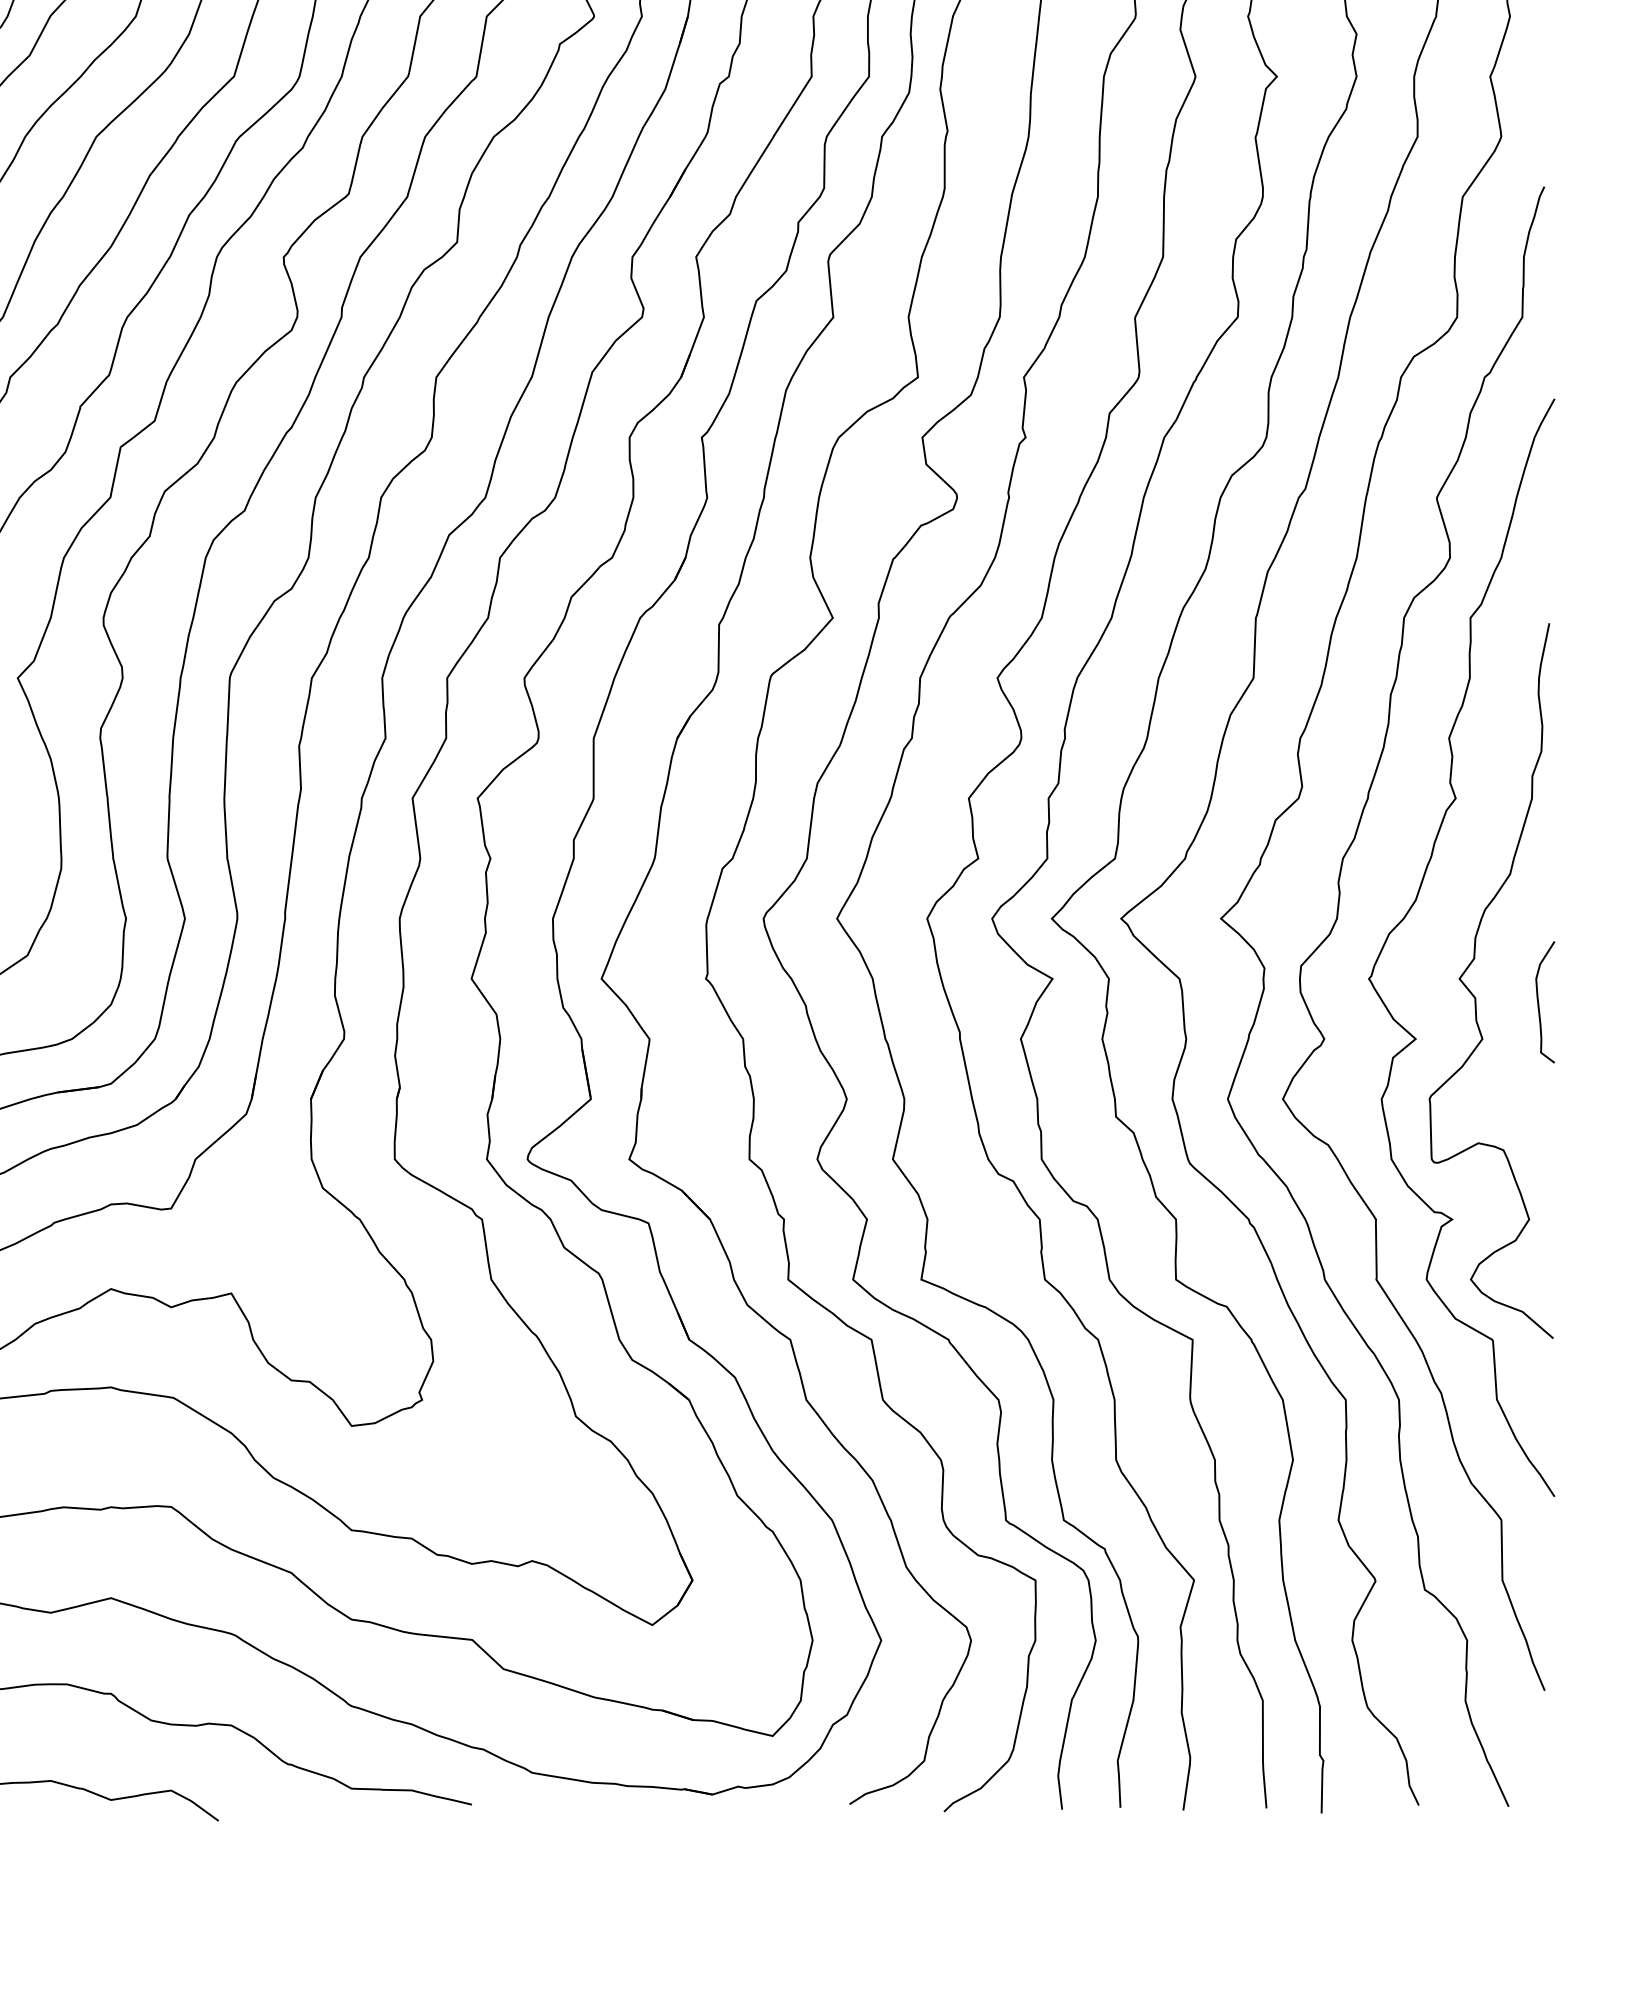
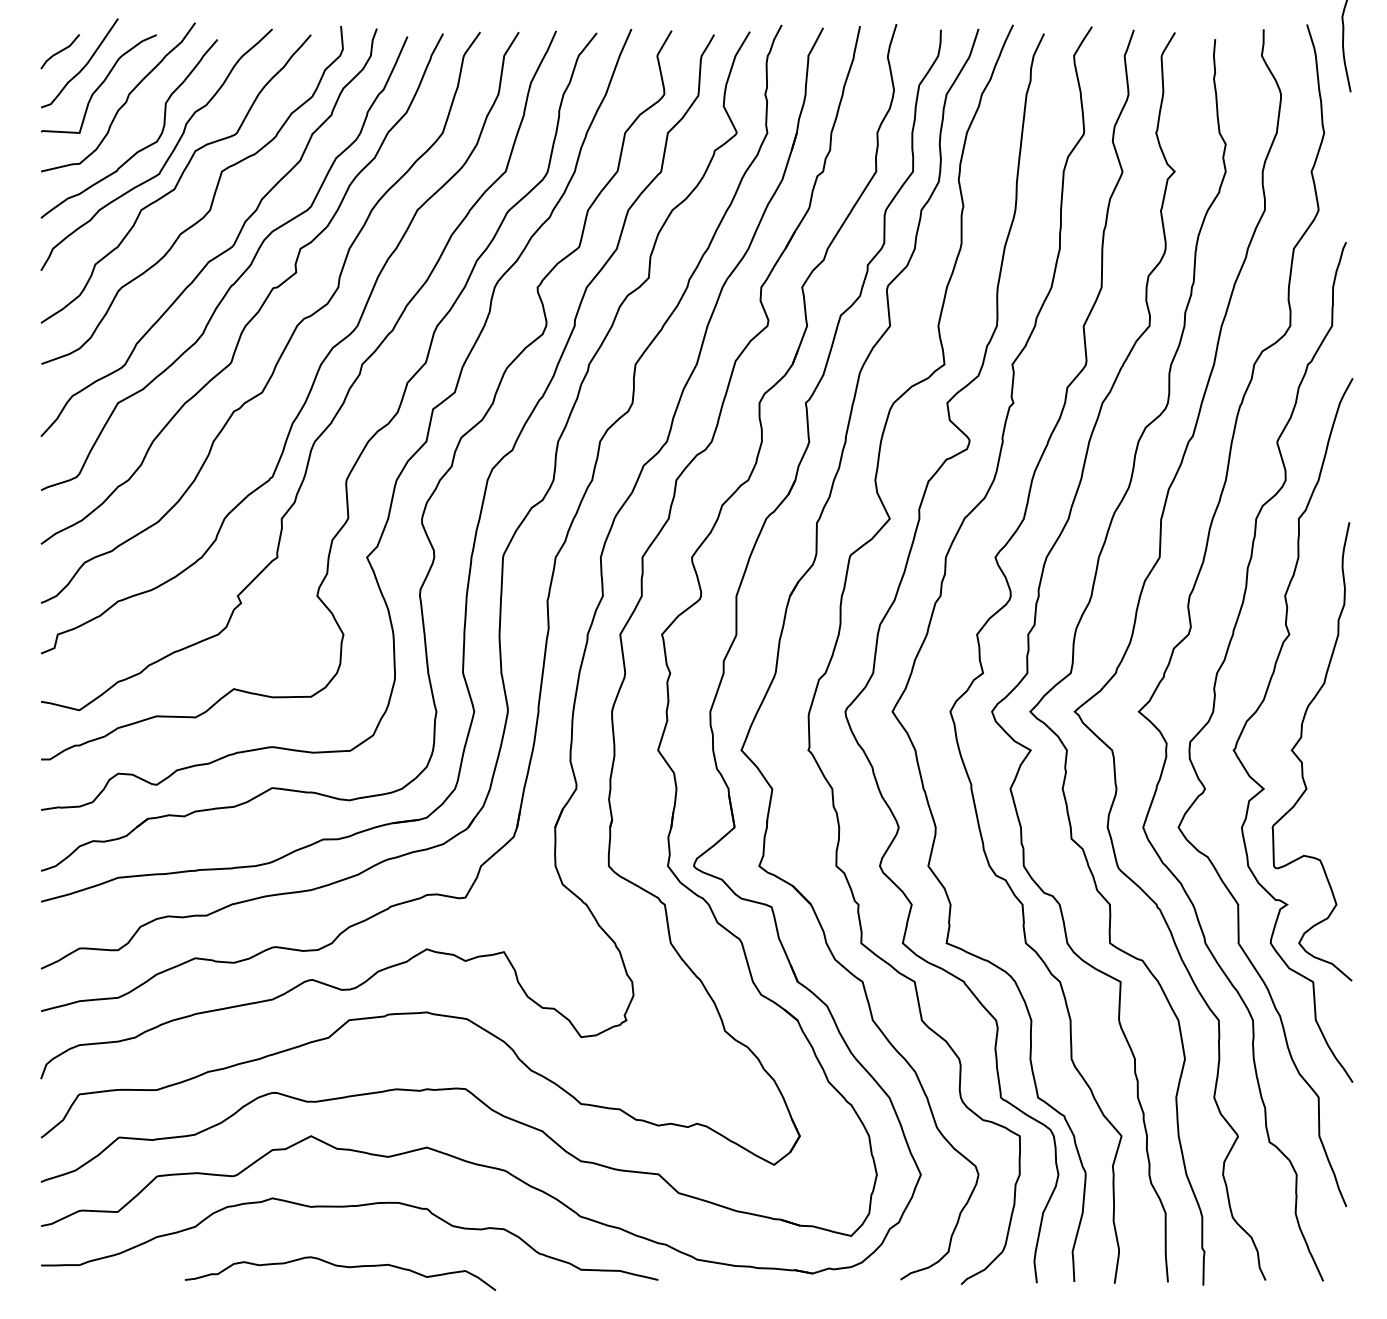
curve: (1540, 1002) -> (1343, 765), removed

